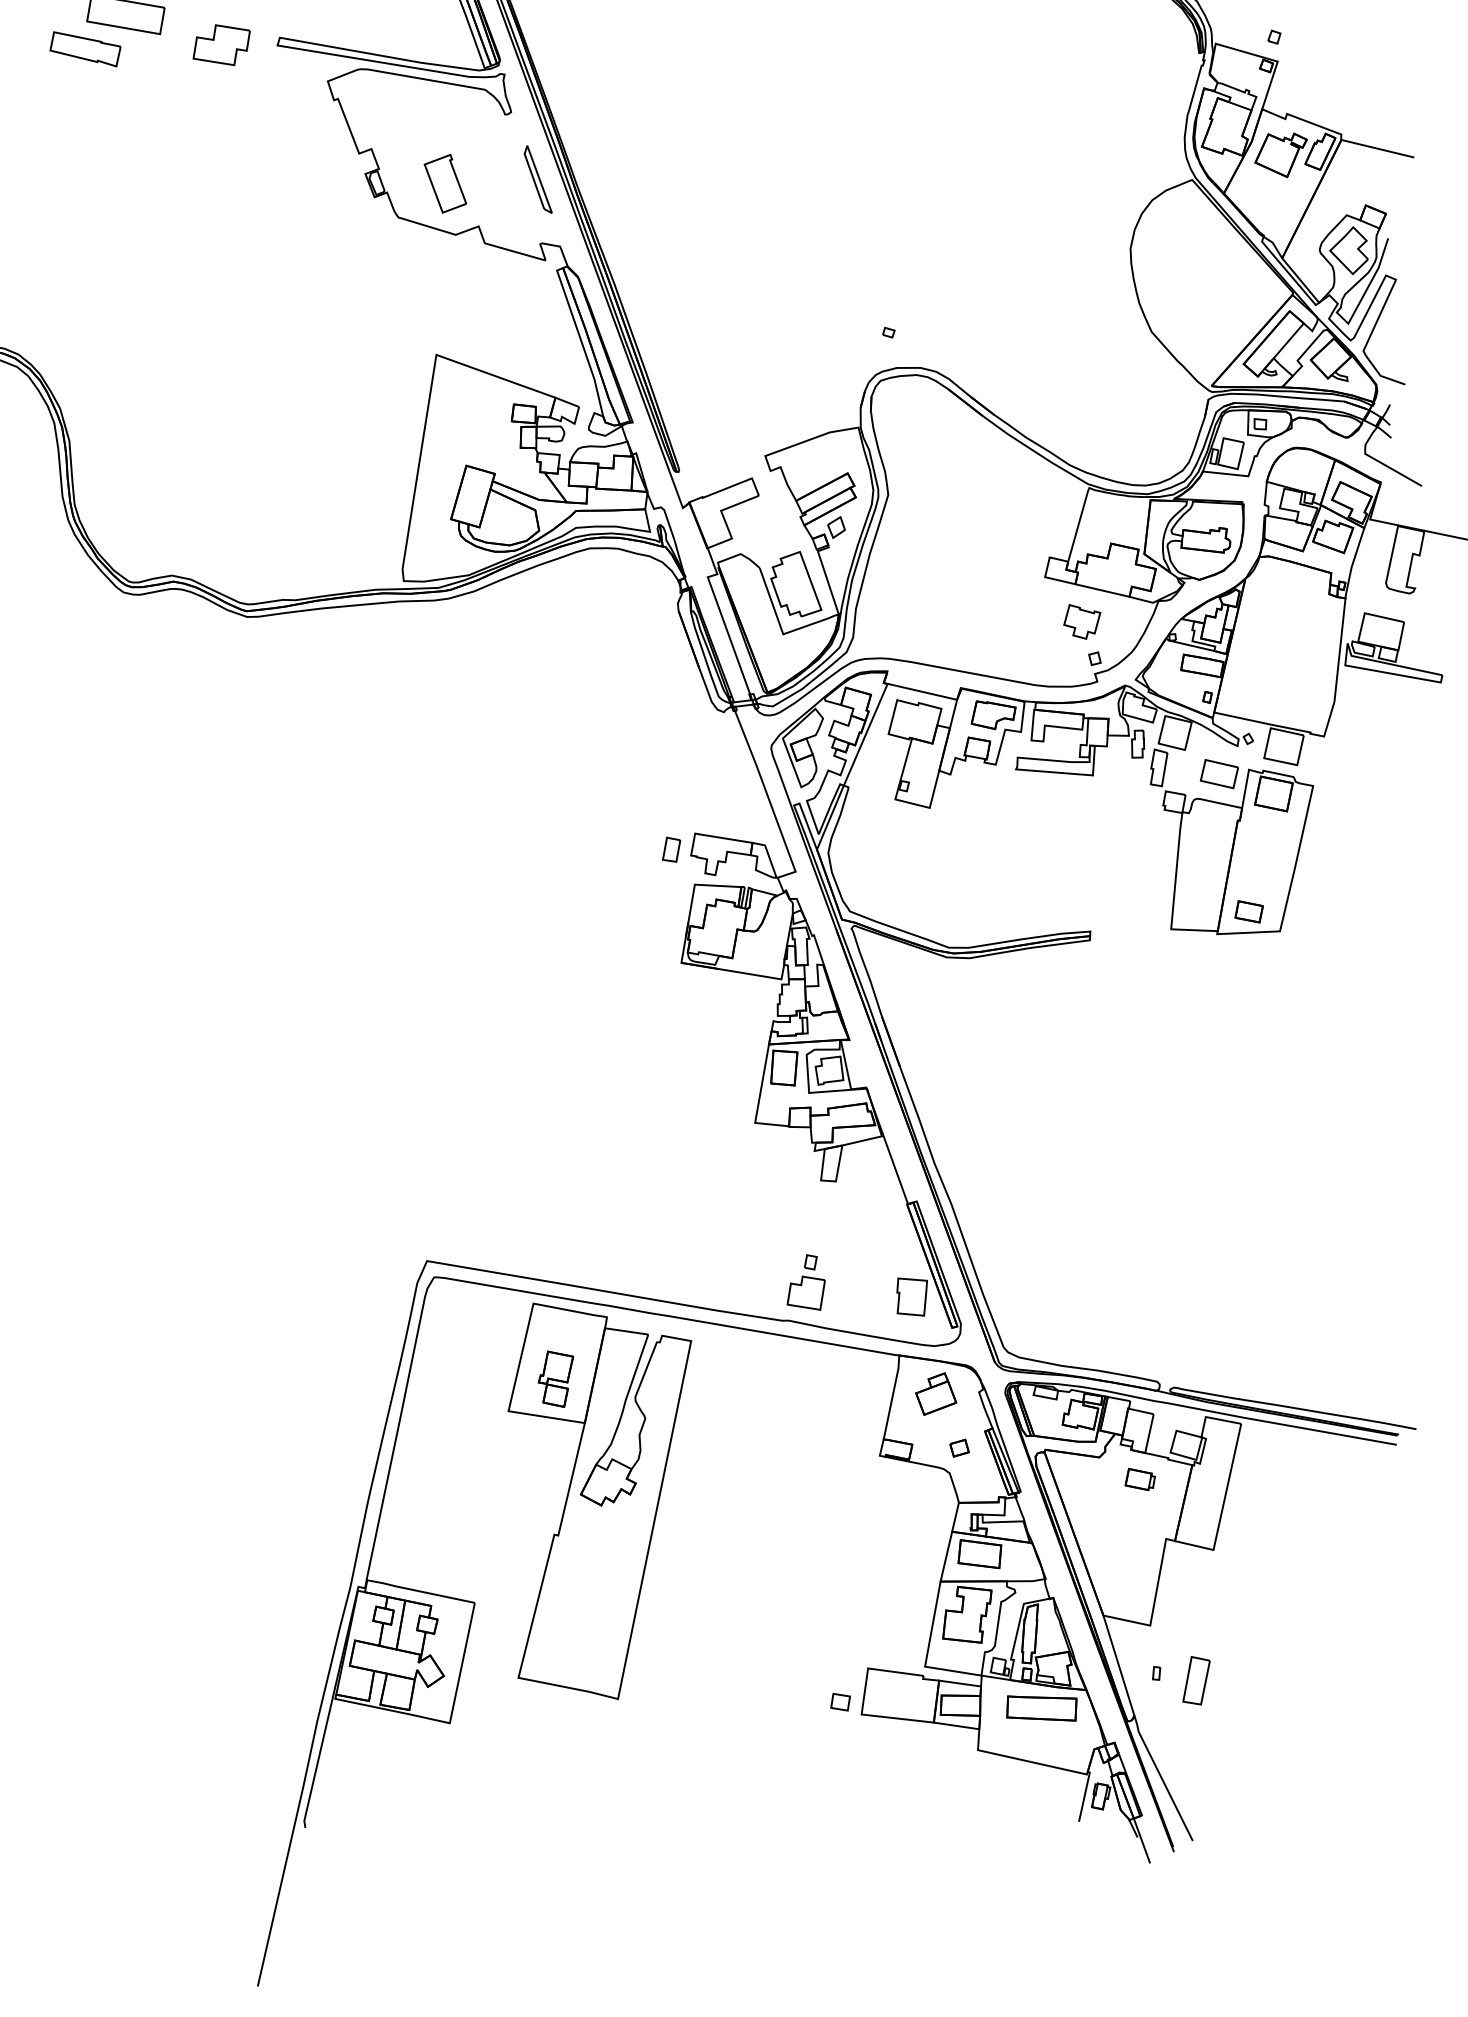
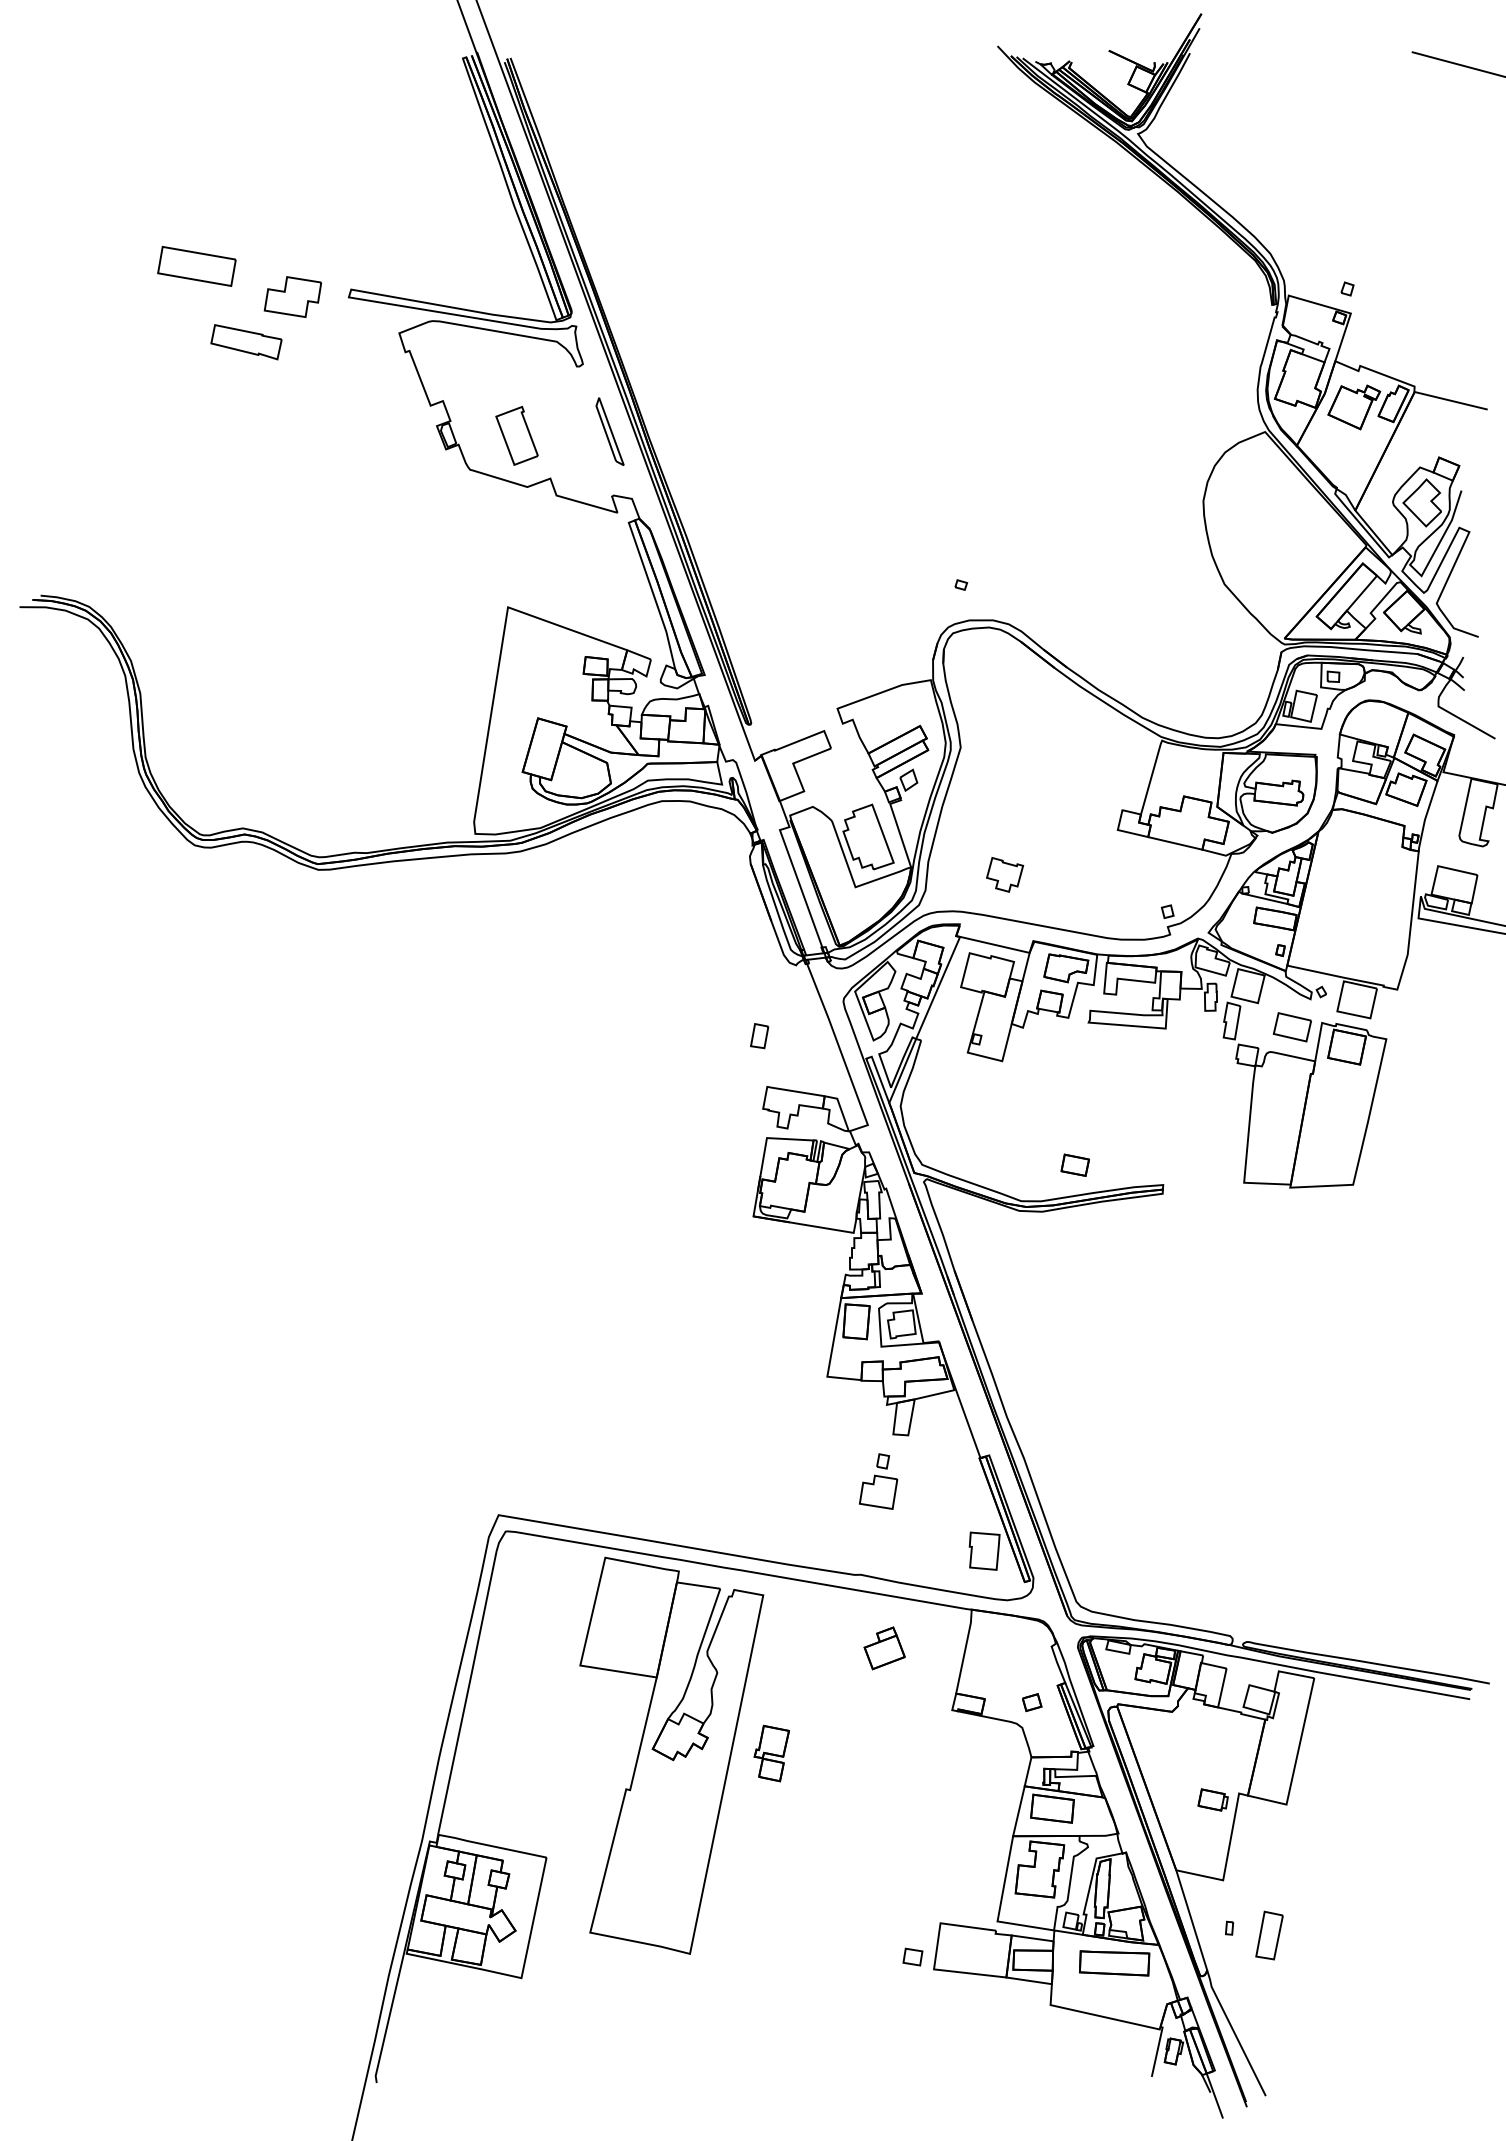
part: (85, 49) -> (246, 342), moved
part: (1082, 621) -> (1005, 874), moved
part: (671, 850) -> (759, 1036), moved
part: (1248, 911) -> (1074, 1164), moved
part: (806, 1282) -> (878, 1481), moved
part: (555, 1379) -> (771, 1753), moved
part: (935, 1394) -> (884, 1648), moved
part: (1139, 1479) -> (1212, 1799), moved

